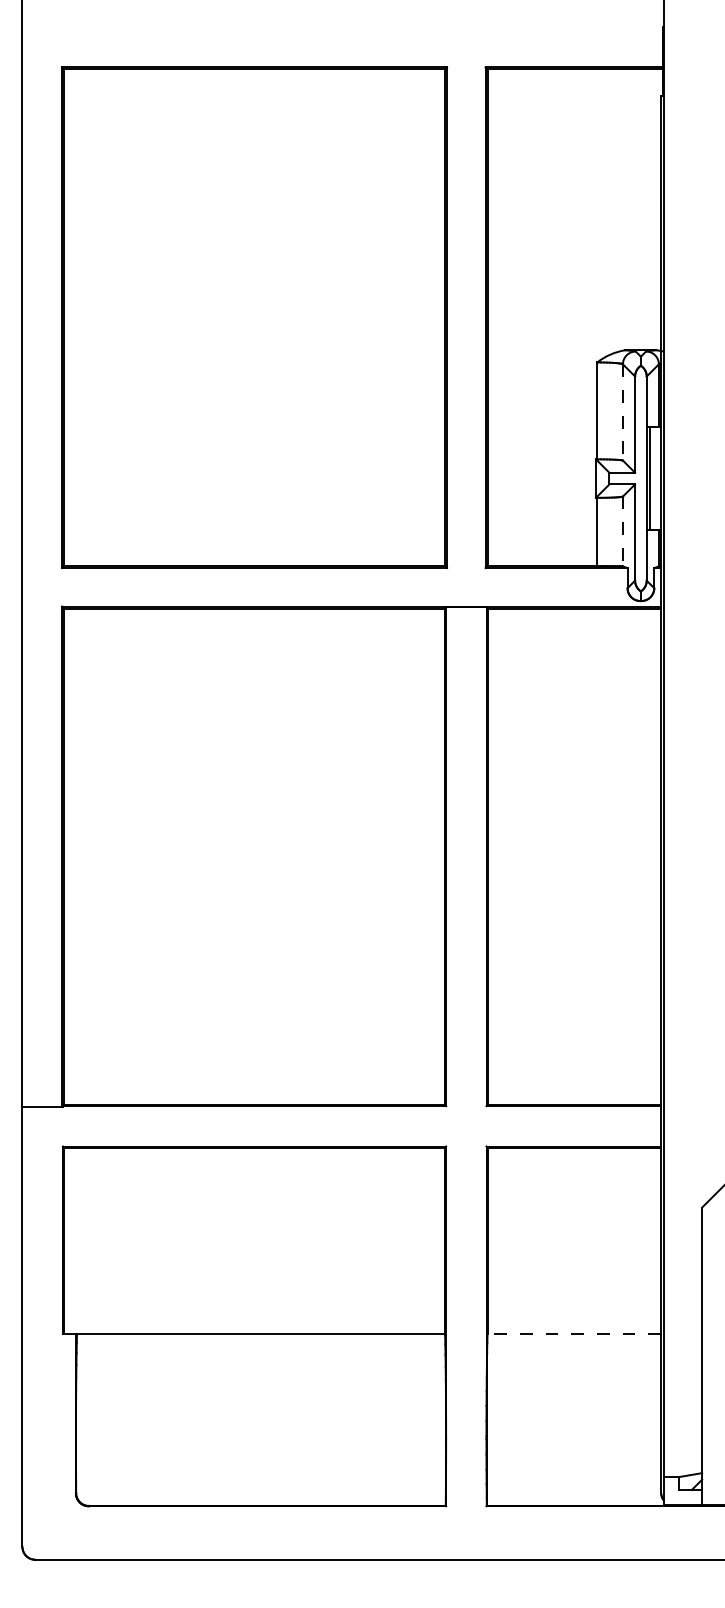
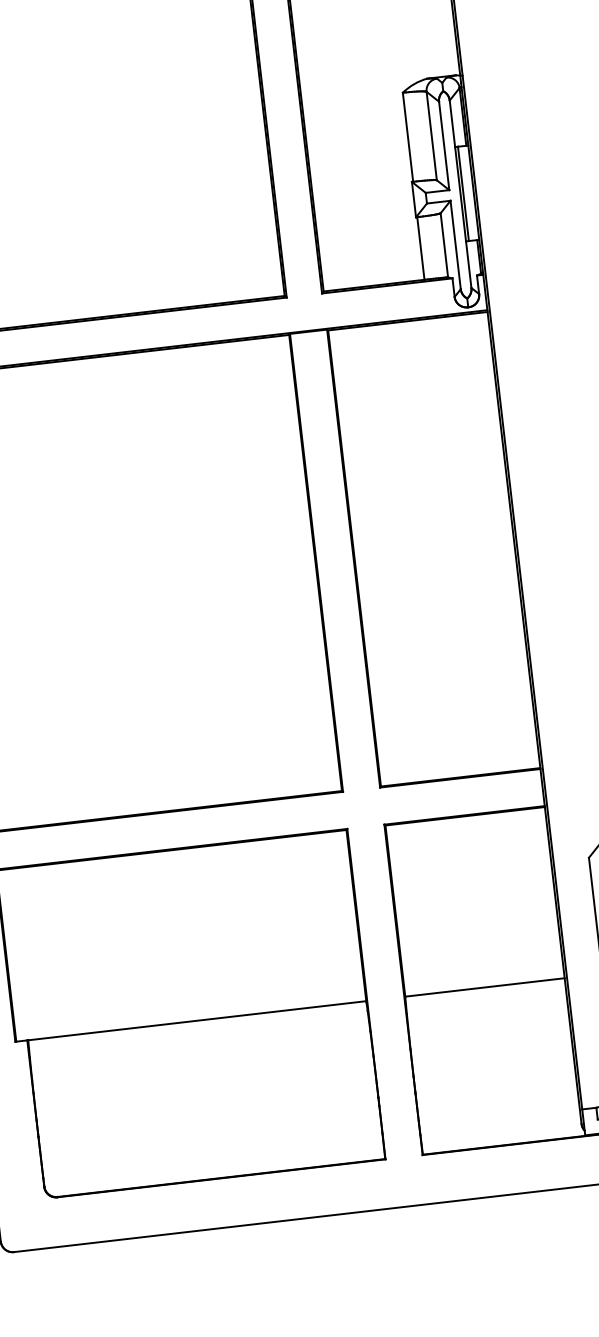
line: (622, 412) -> (431, 136), dashed -> solid
line: (622, 531) -> (443, 245), dashed -> solid
line: (574, 1333) -> (485, 987), dashed -> solid

